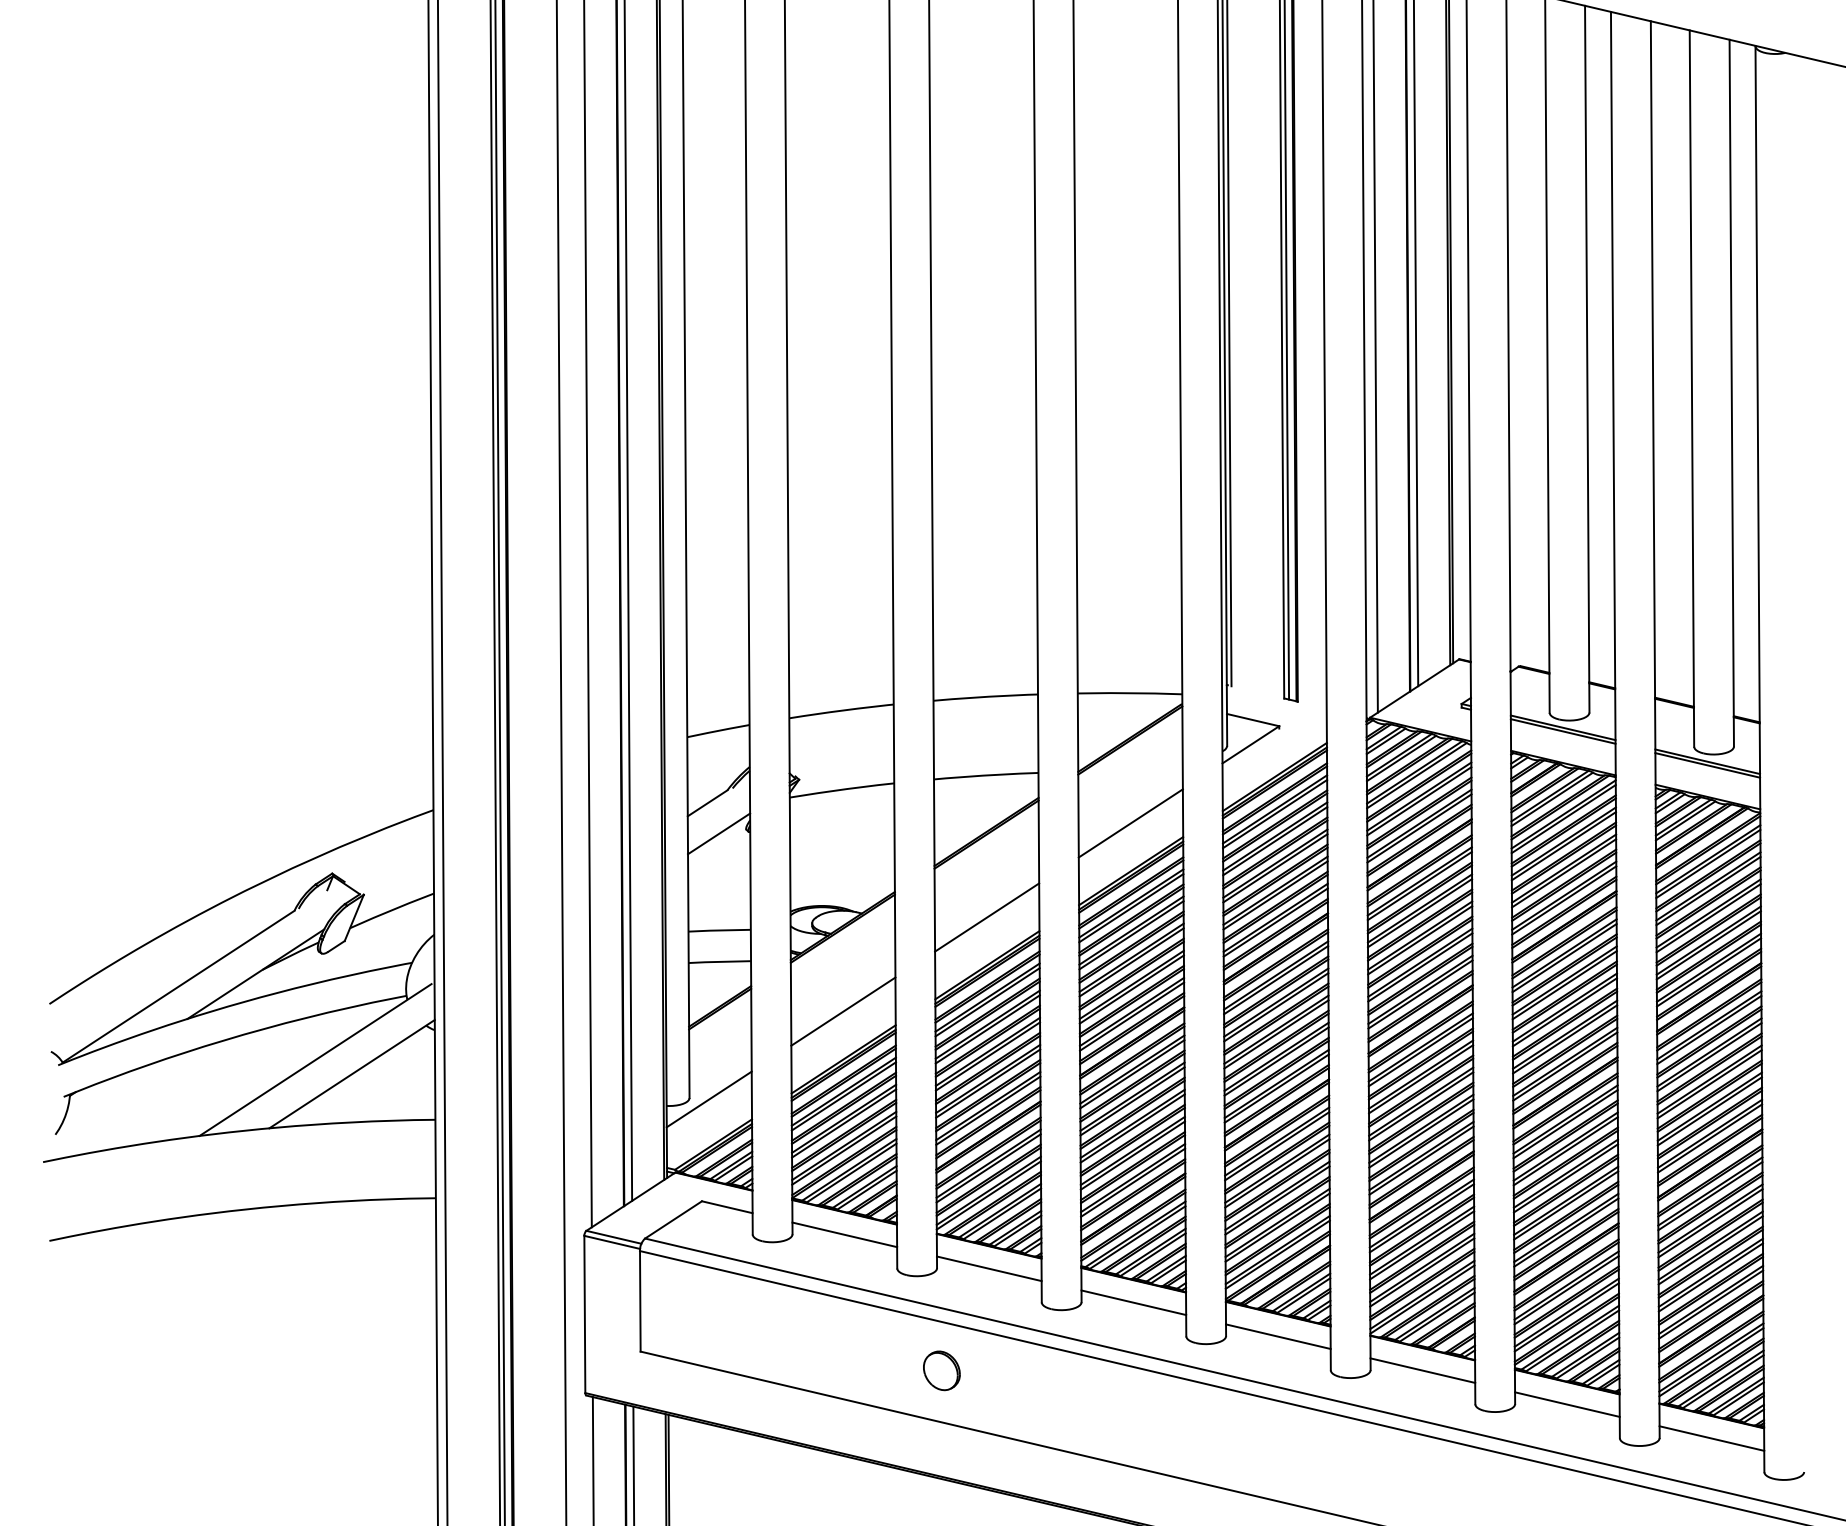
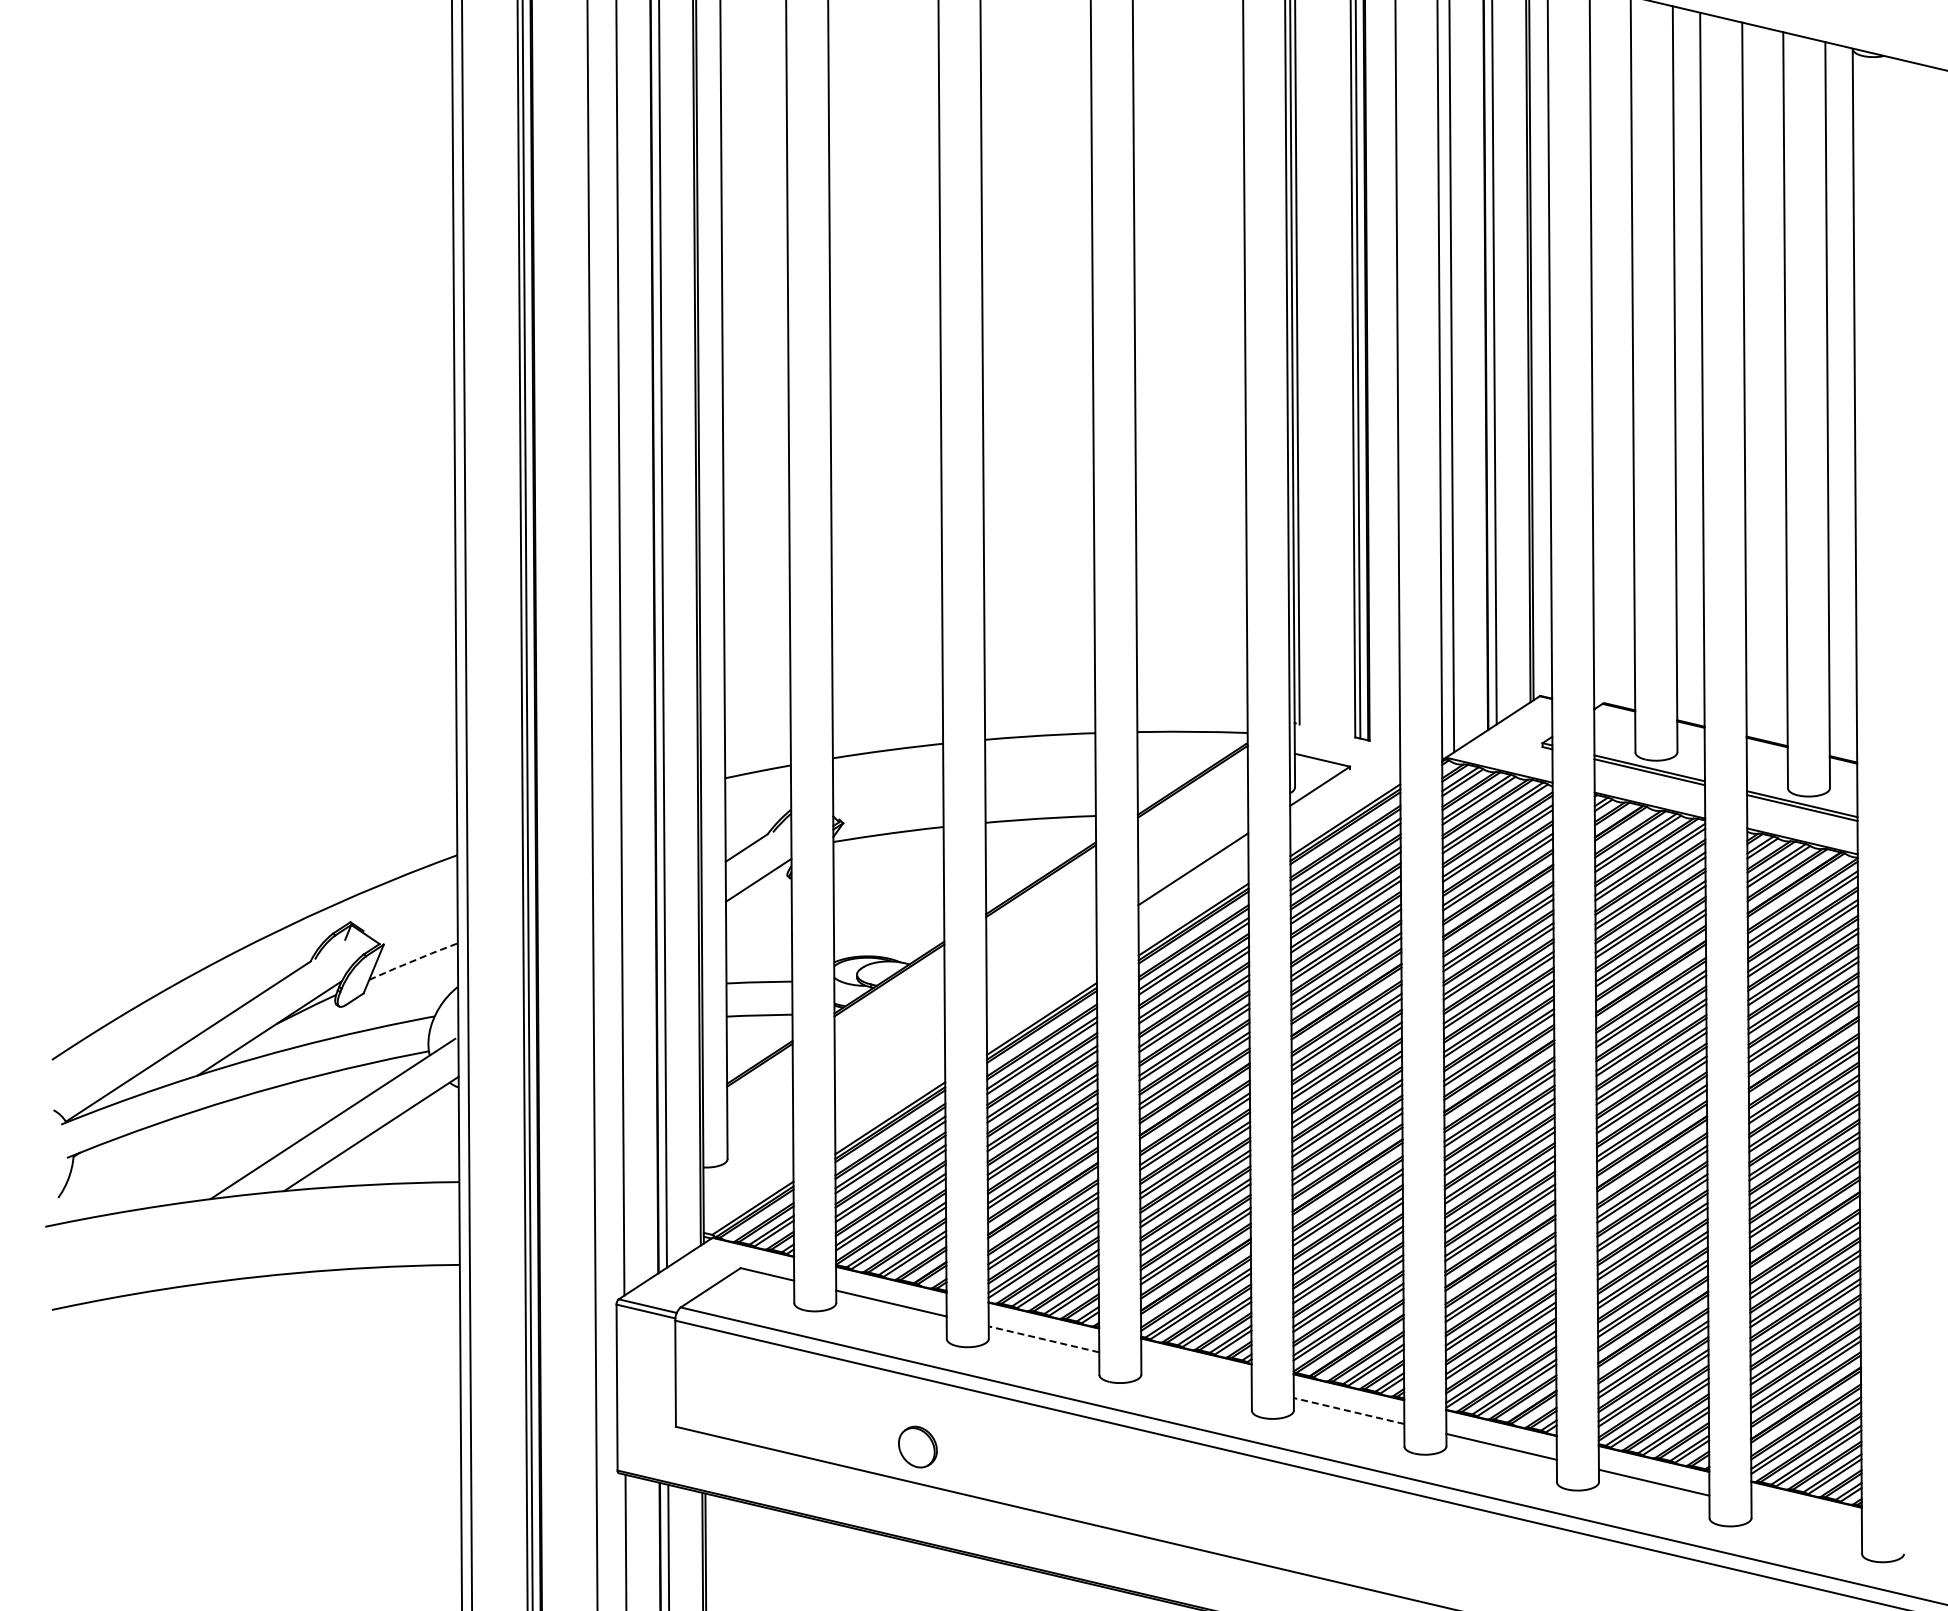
line: (391, 910) -> (413, 961), solid -> dashed
line: (986, 917) -> (1041, 968), removed
line: (842, 1011) -> (889, 1067), removed
line: (709, 1099) -> (748, 1160), removed
line: (988, 1268) -> (1043, 1339), solid -> dashed
line: (1133, 1303) -> (1196, 1375), removed
line: (1278, 1337) -> (1349, 1411), solid -> dashed
part: (941, 1370) -> (917, 1446), moved
line: (1711, 1438) -> (1806, 1518), removed

